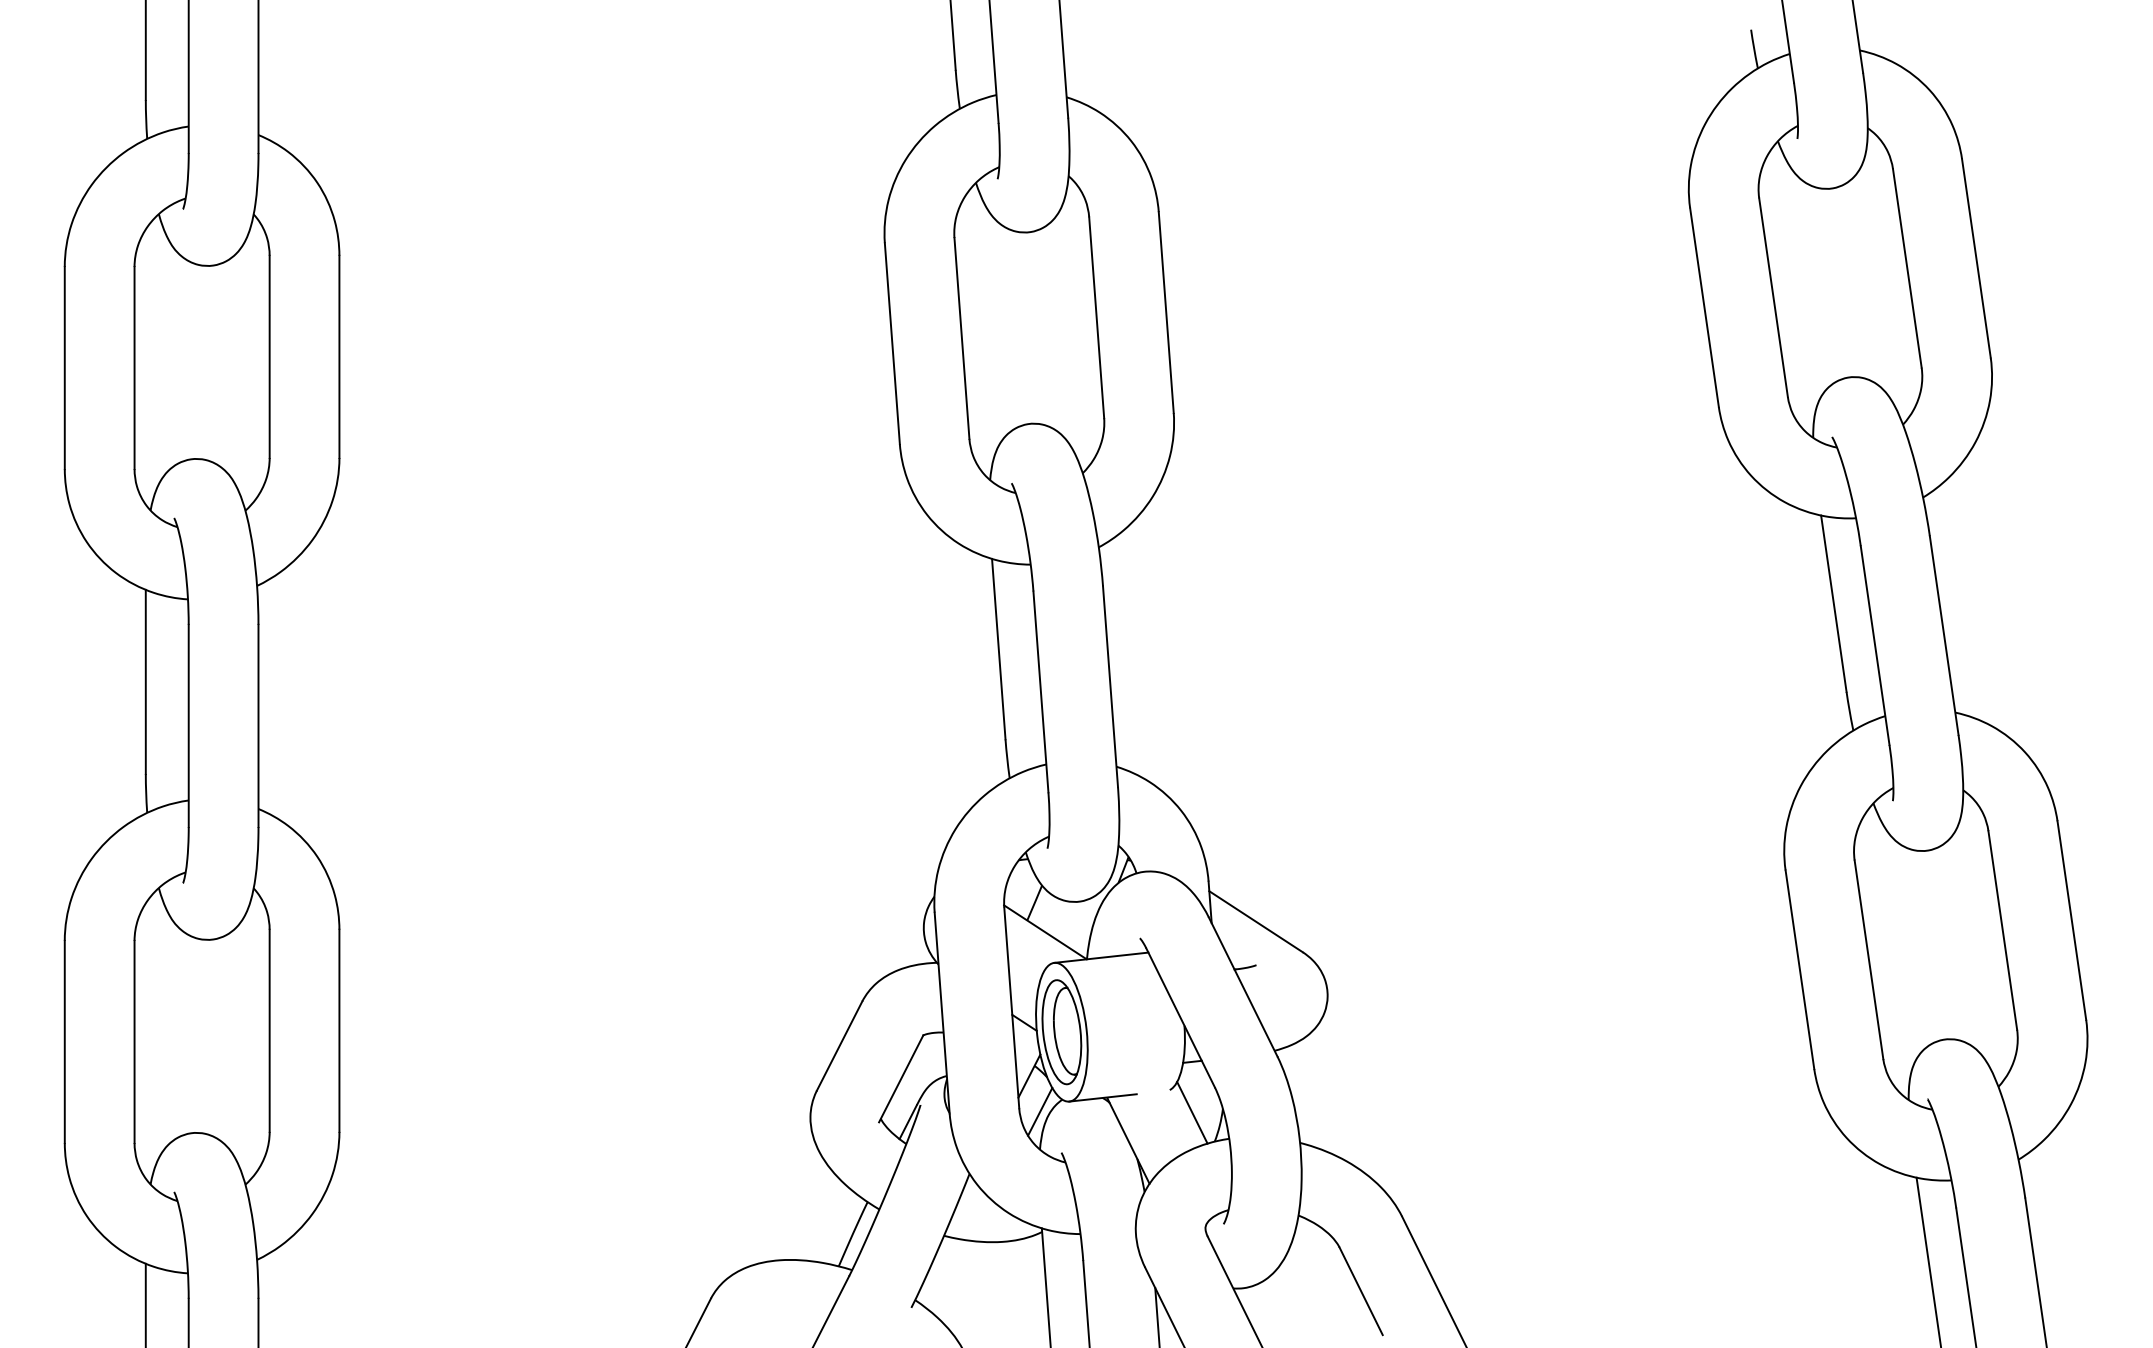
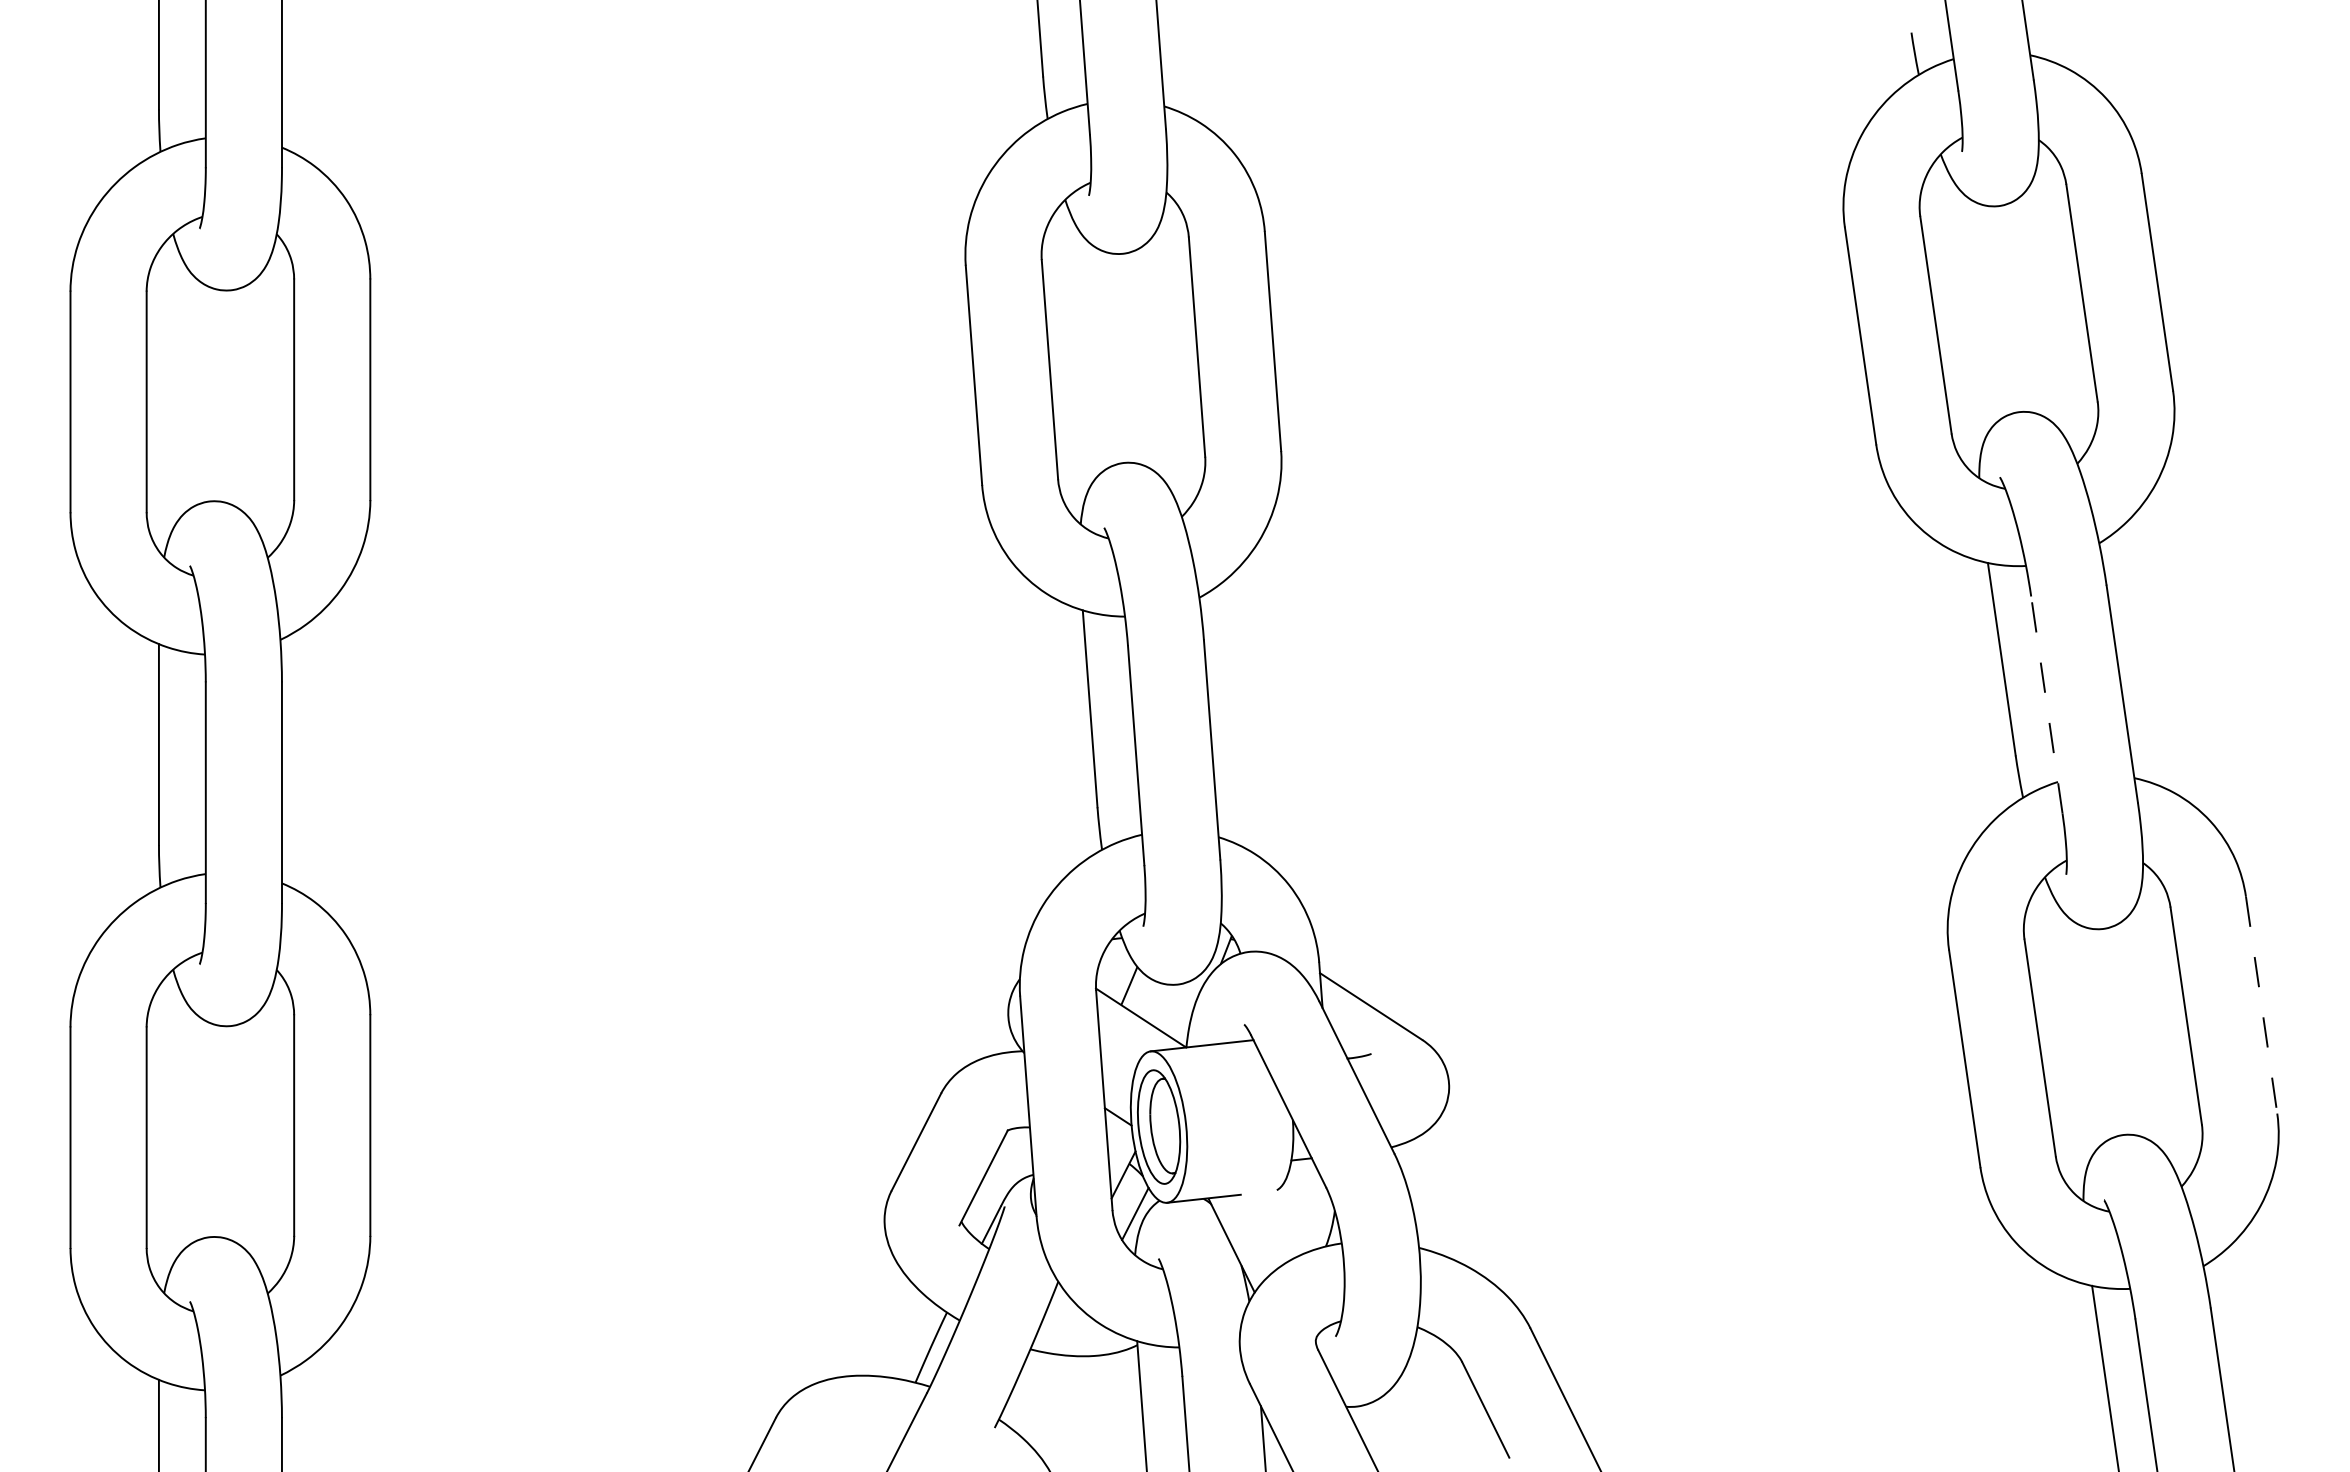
line: (1874, 645) -> (2046, 704), solid -> dashed
line: (2071, 920) -> (2261, 1005), solid -> dashed
line: (1192, 1112) -> (1301, 1214), removed

